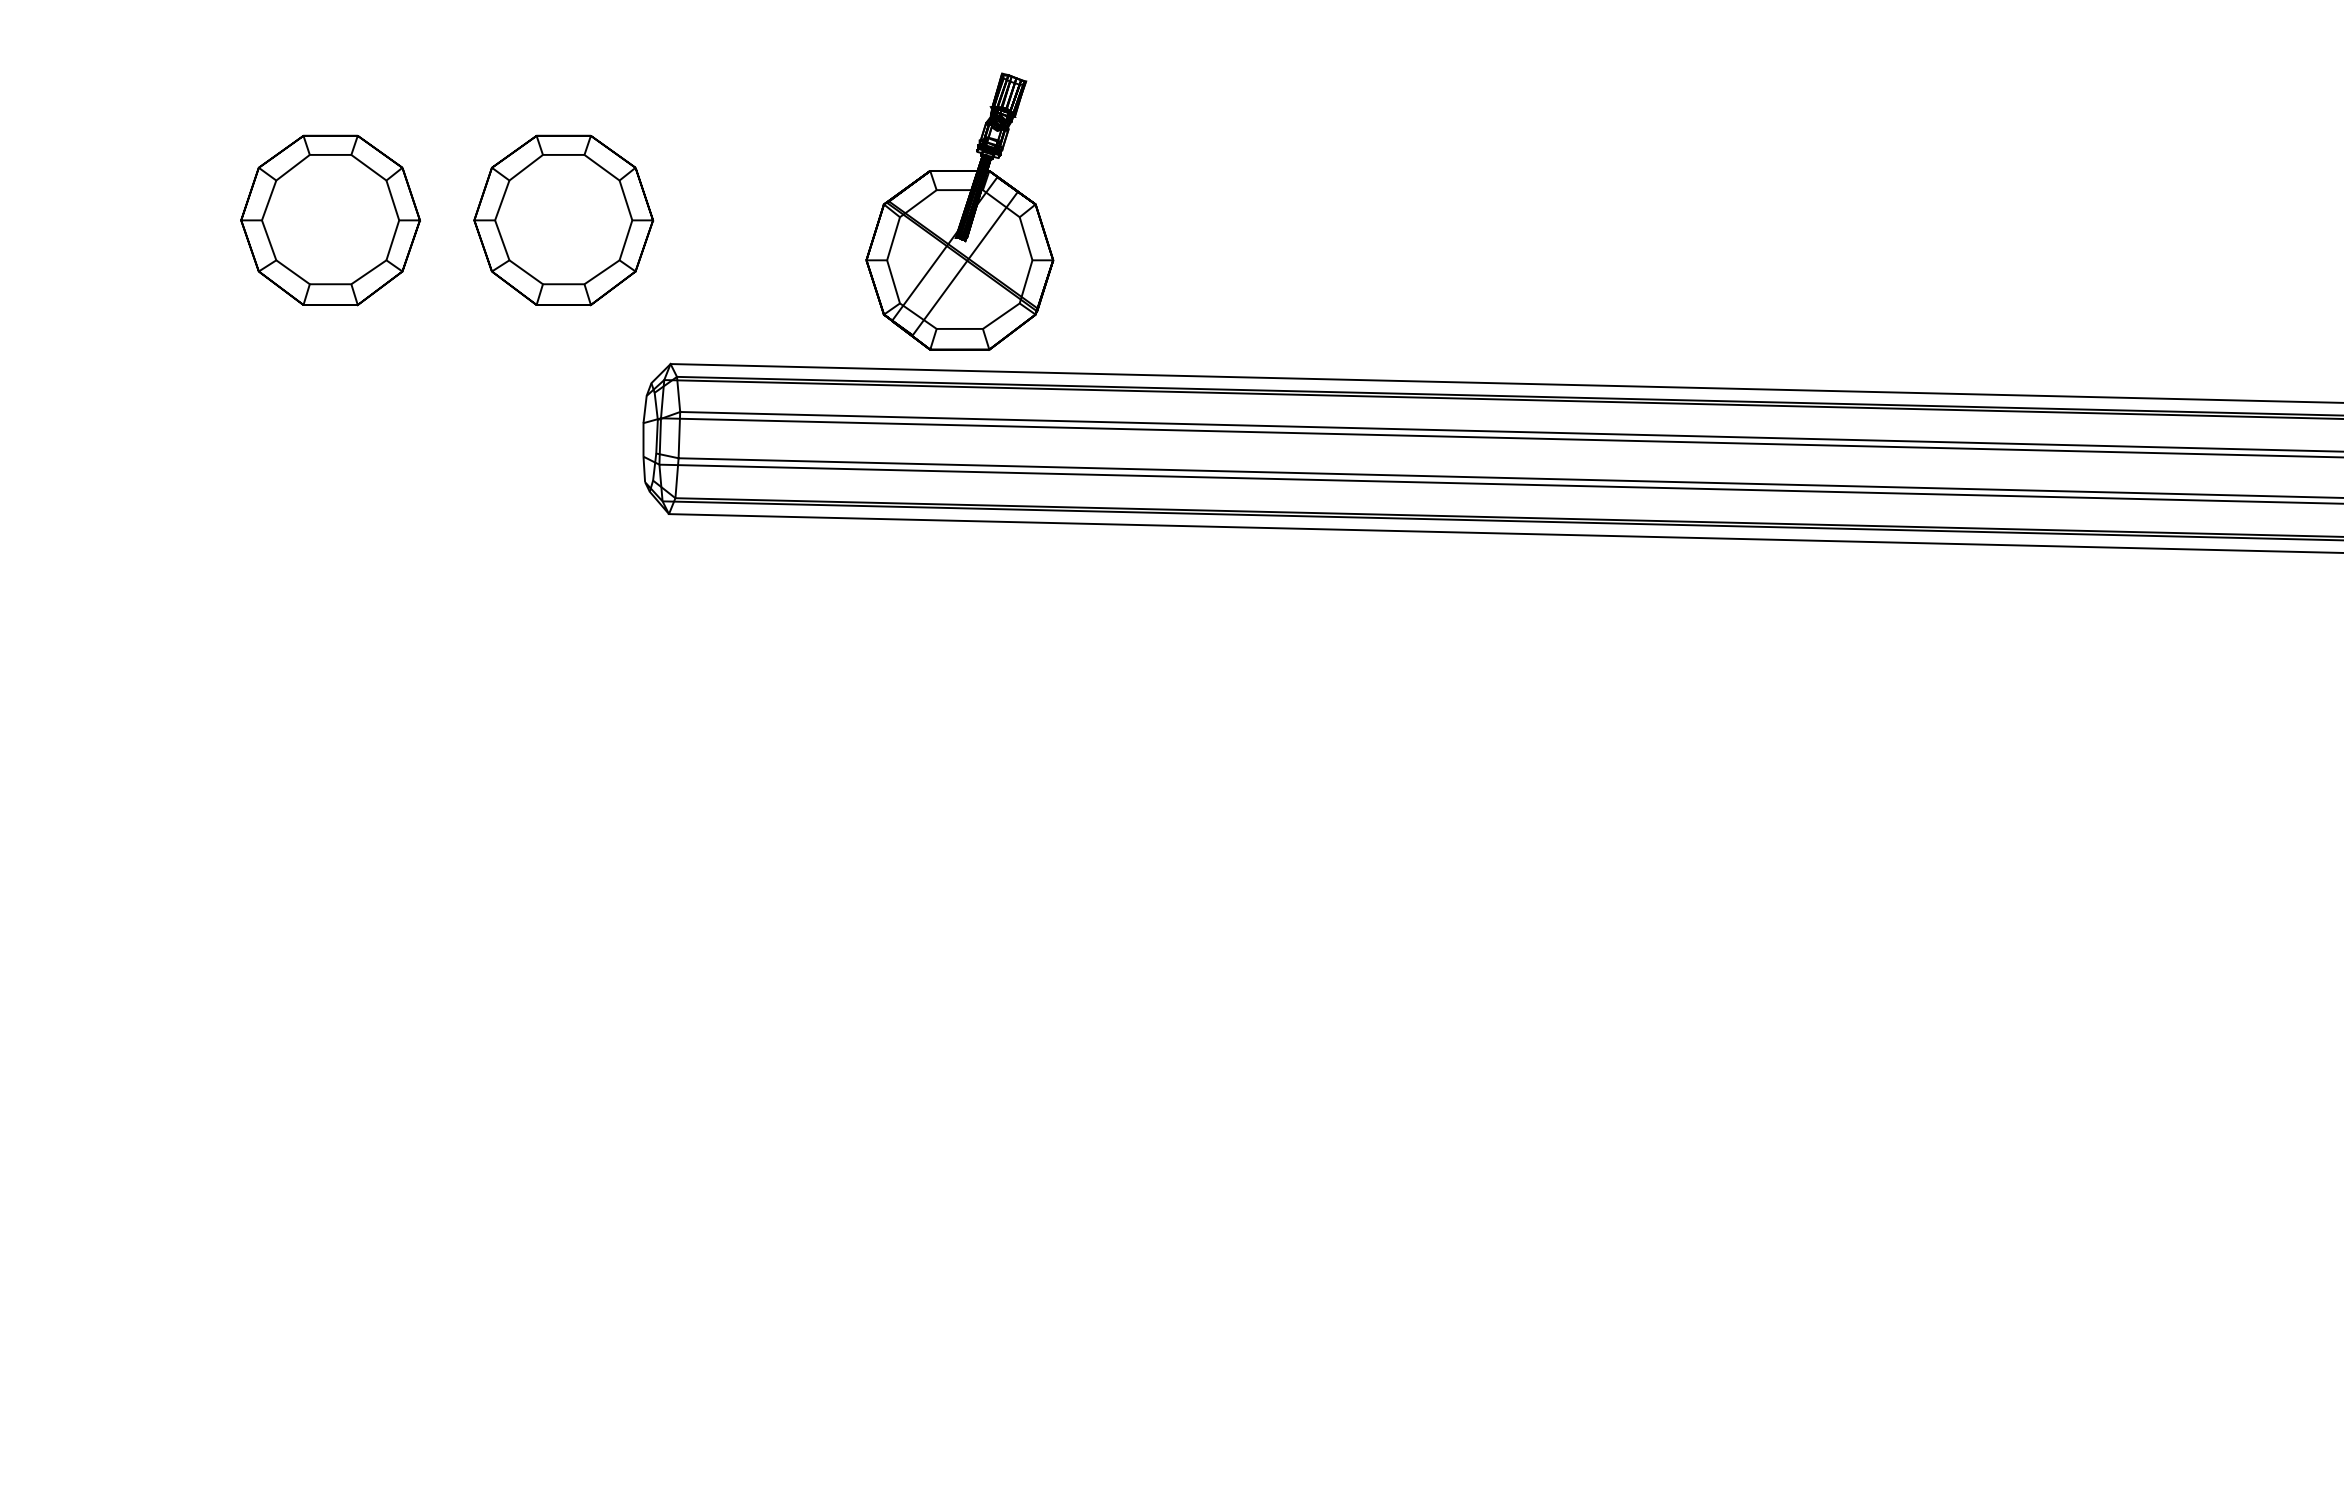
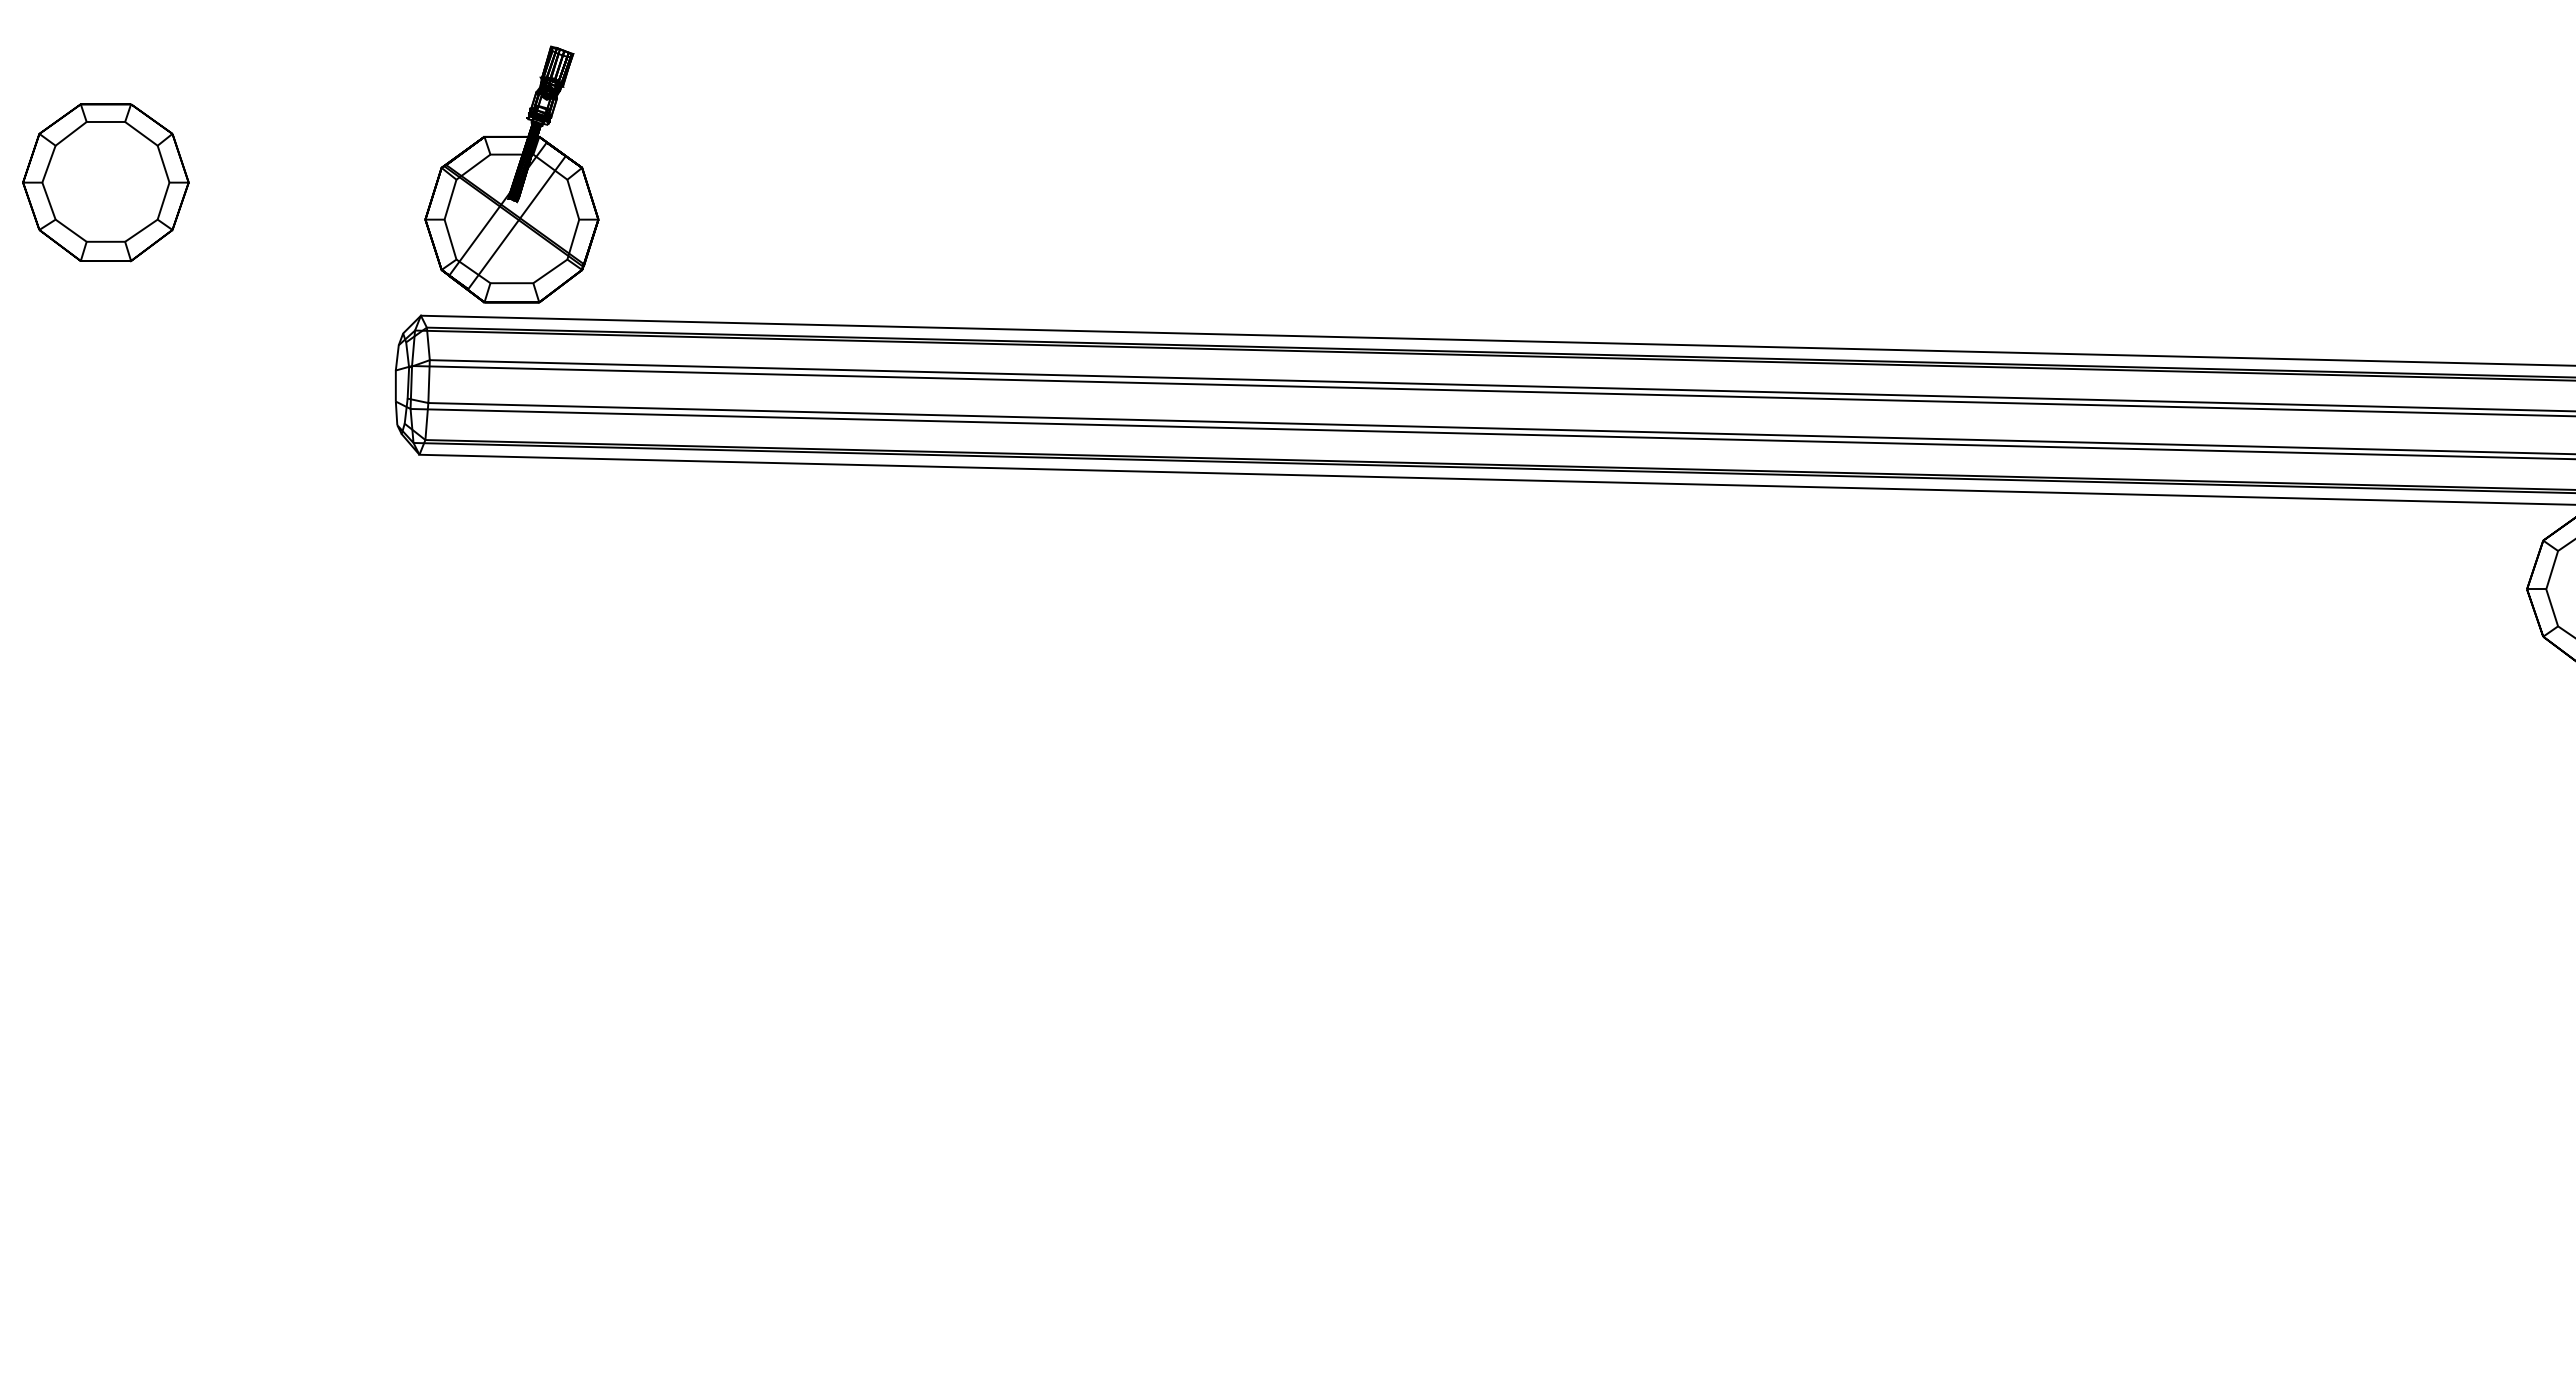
part: (959, 211) -> (511, 174), moved
part: (563, 220) -> (321, 182), removed

